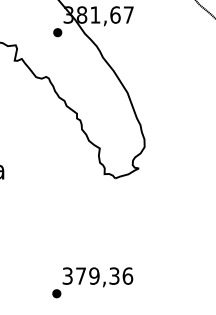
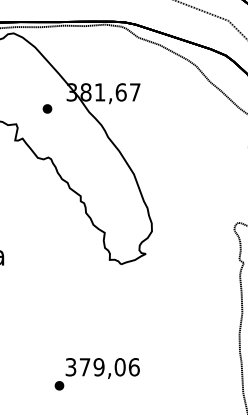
part: (57, 32) -> (47, 108), moved
text: (113, 276) -> (119, 367), 379,36 -> 379,06

